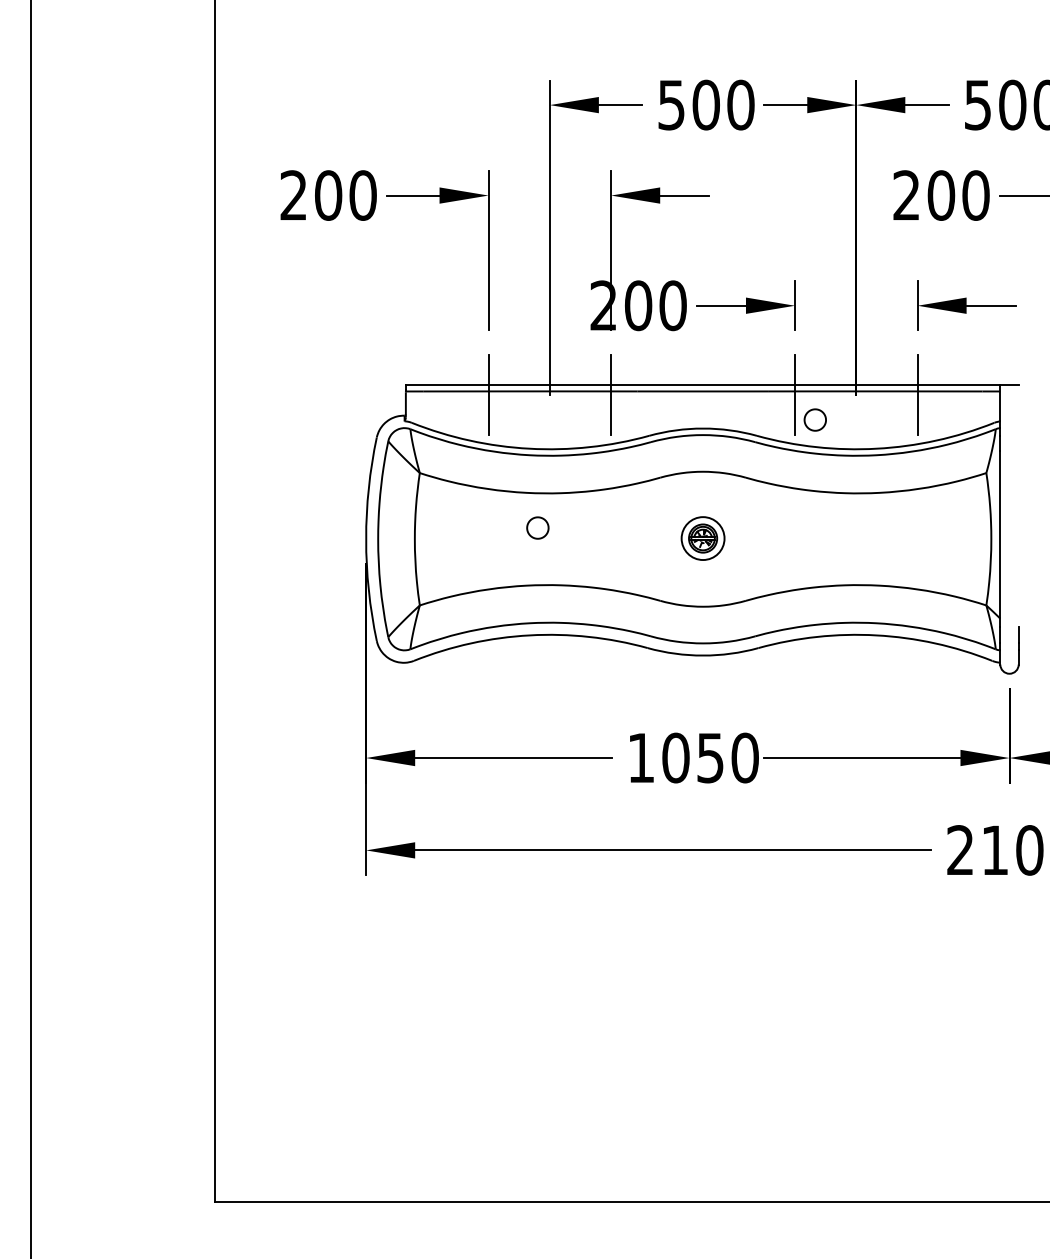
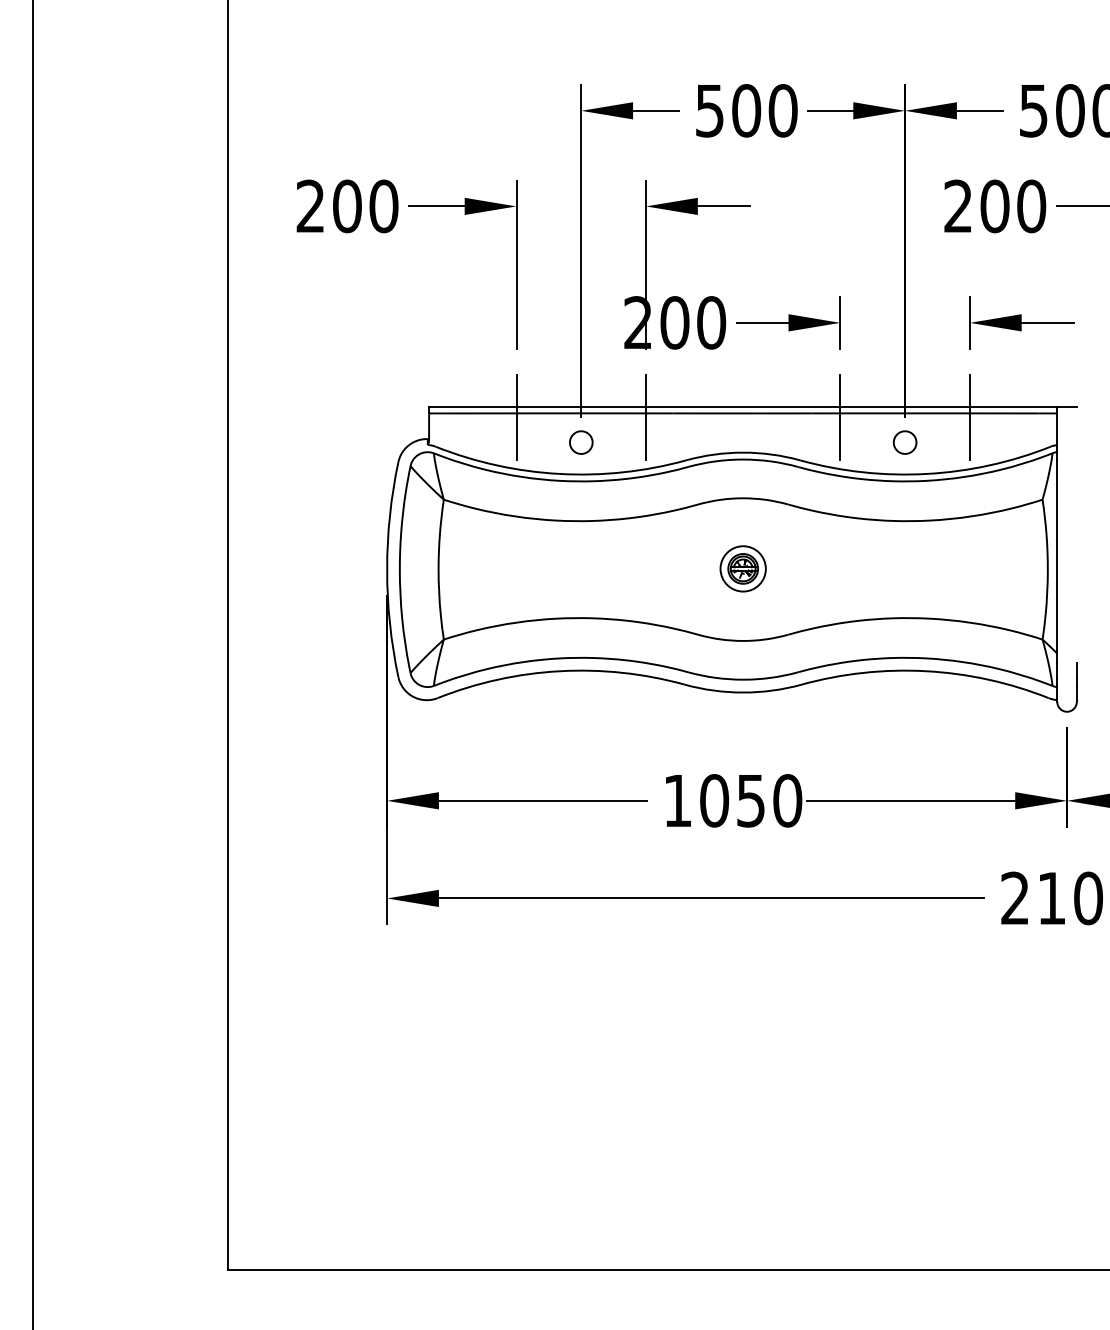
part: (814, 419) -> (904, 442), moved
part: (537, 527) -> (580, 442), moved

